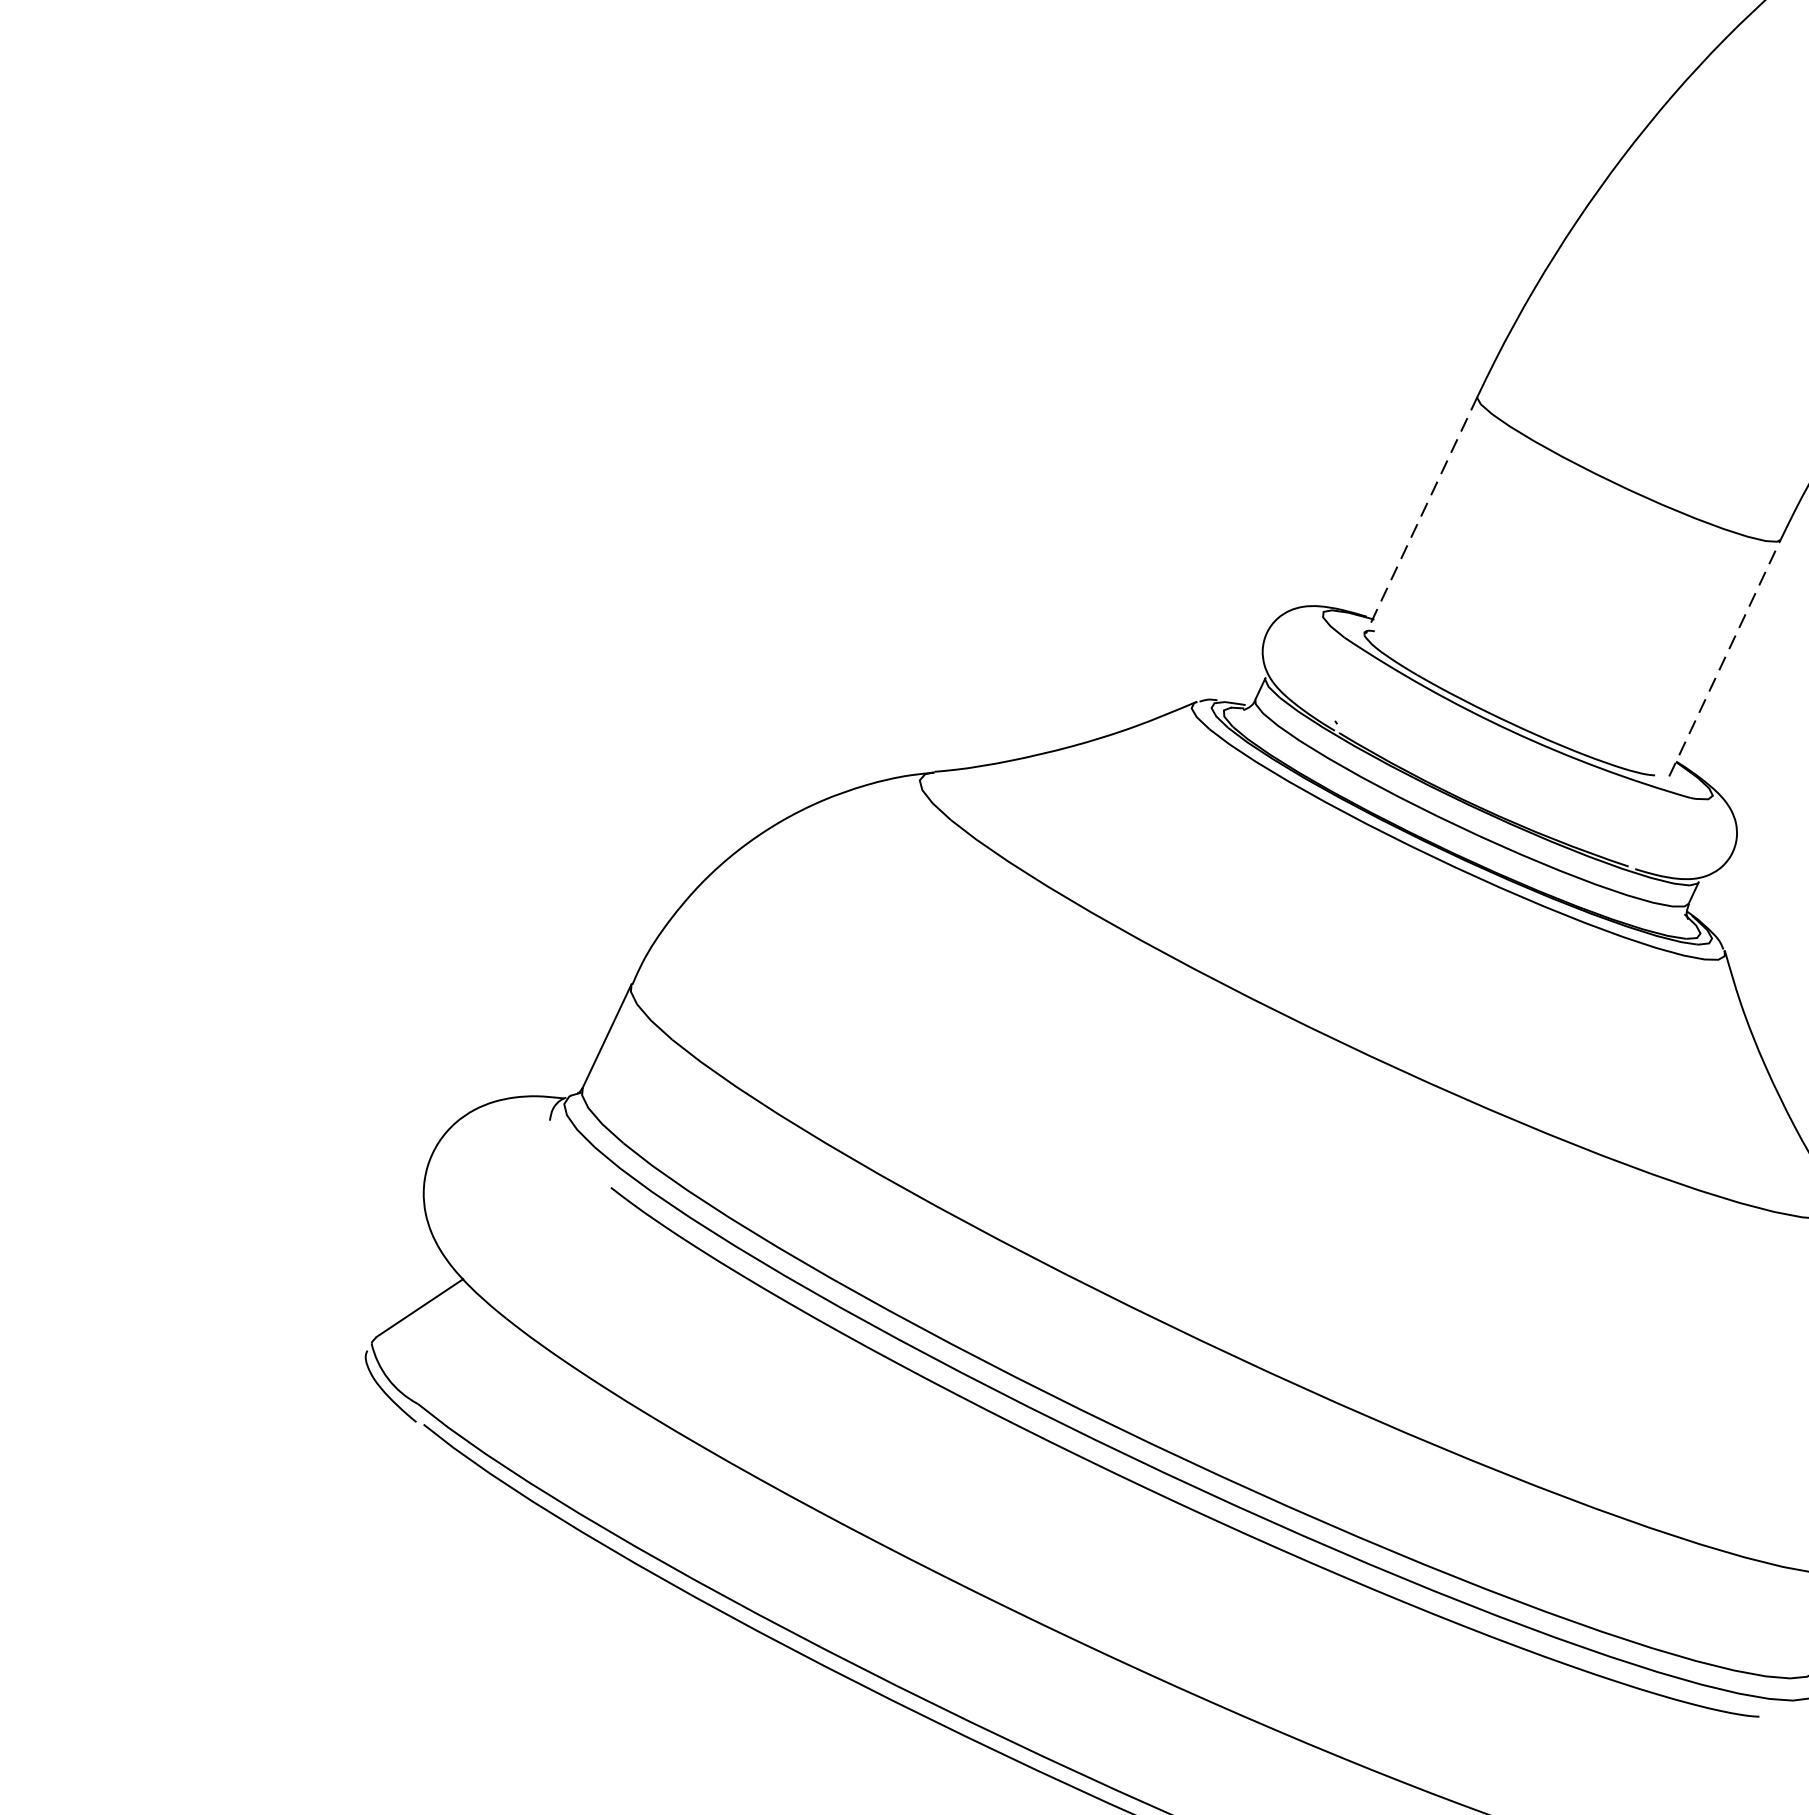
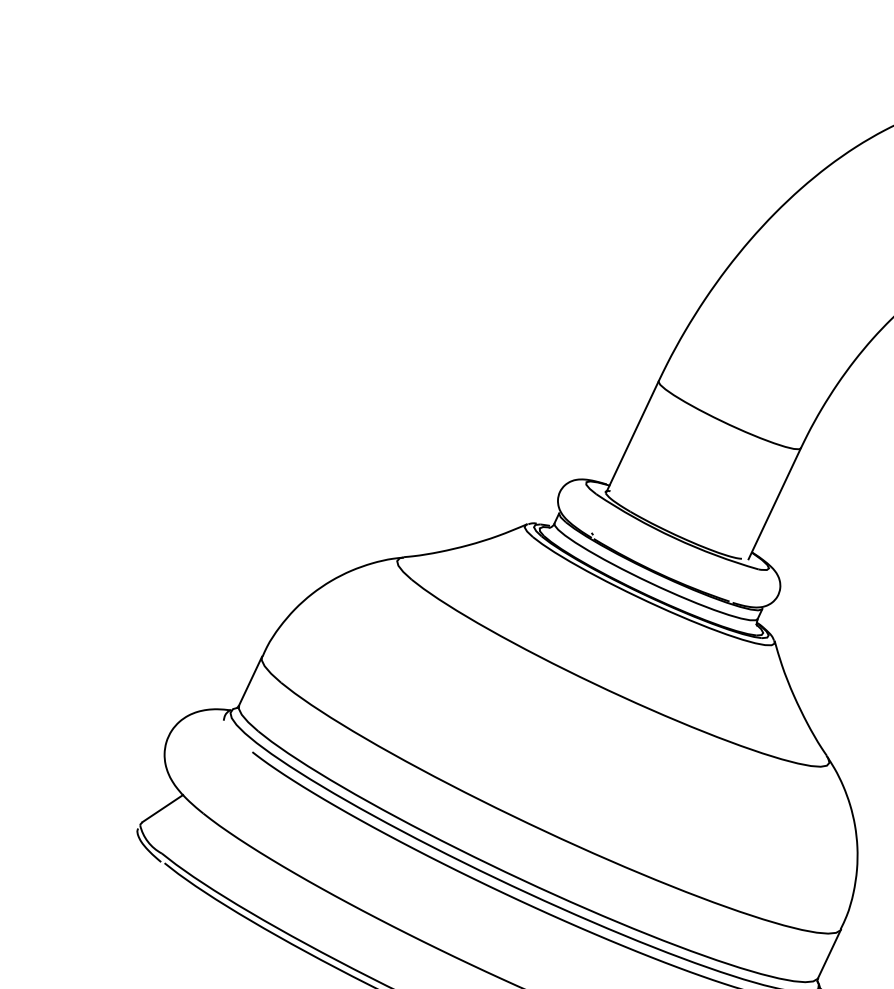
line: (1421, 516) -> (632, 437), dashed -> solid
line: (1724, 657) -> (774, 503), dashed -> solid

